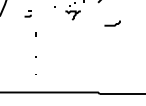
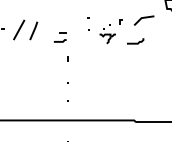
part: (27, 14) -> (59, 37), size x1.67
curve: (112, 24) -> (135, 42), moved

